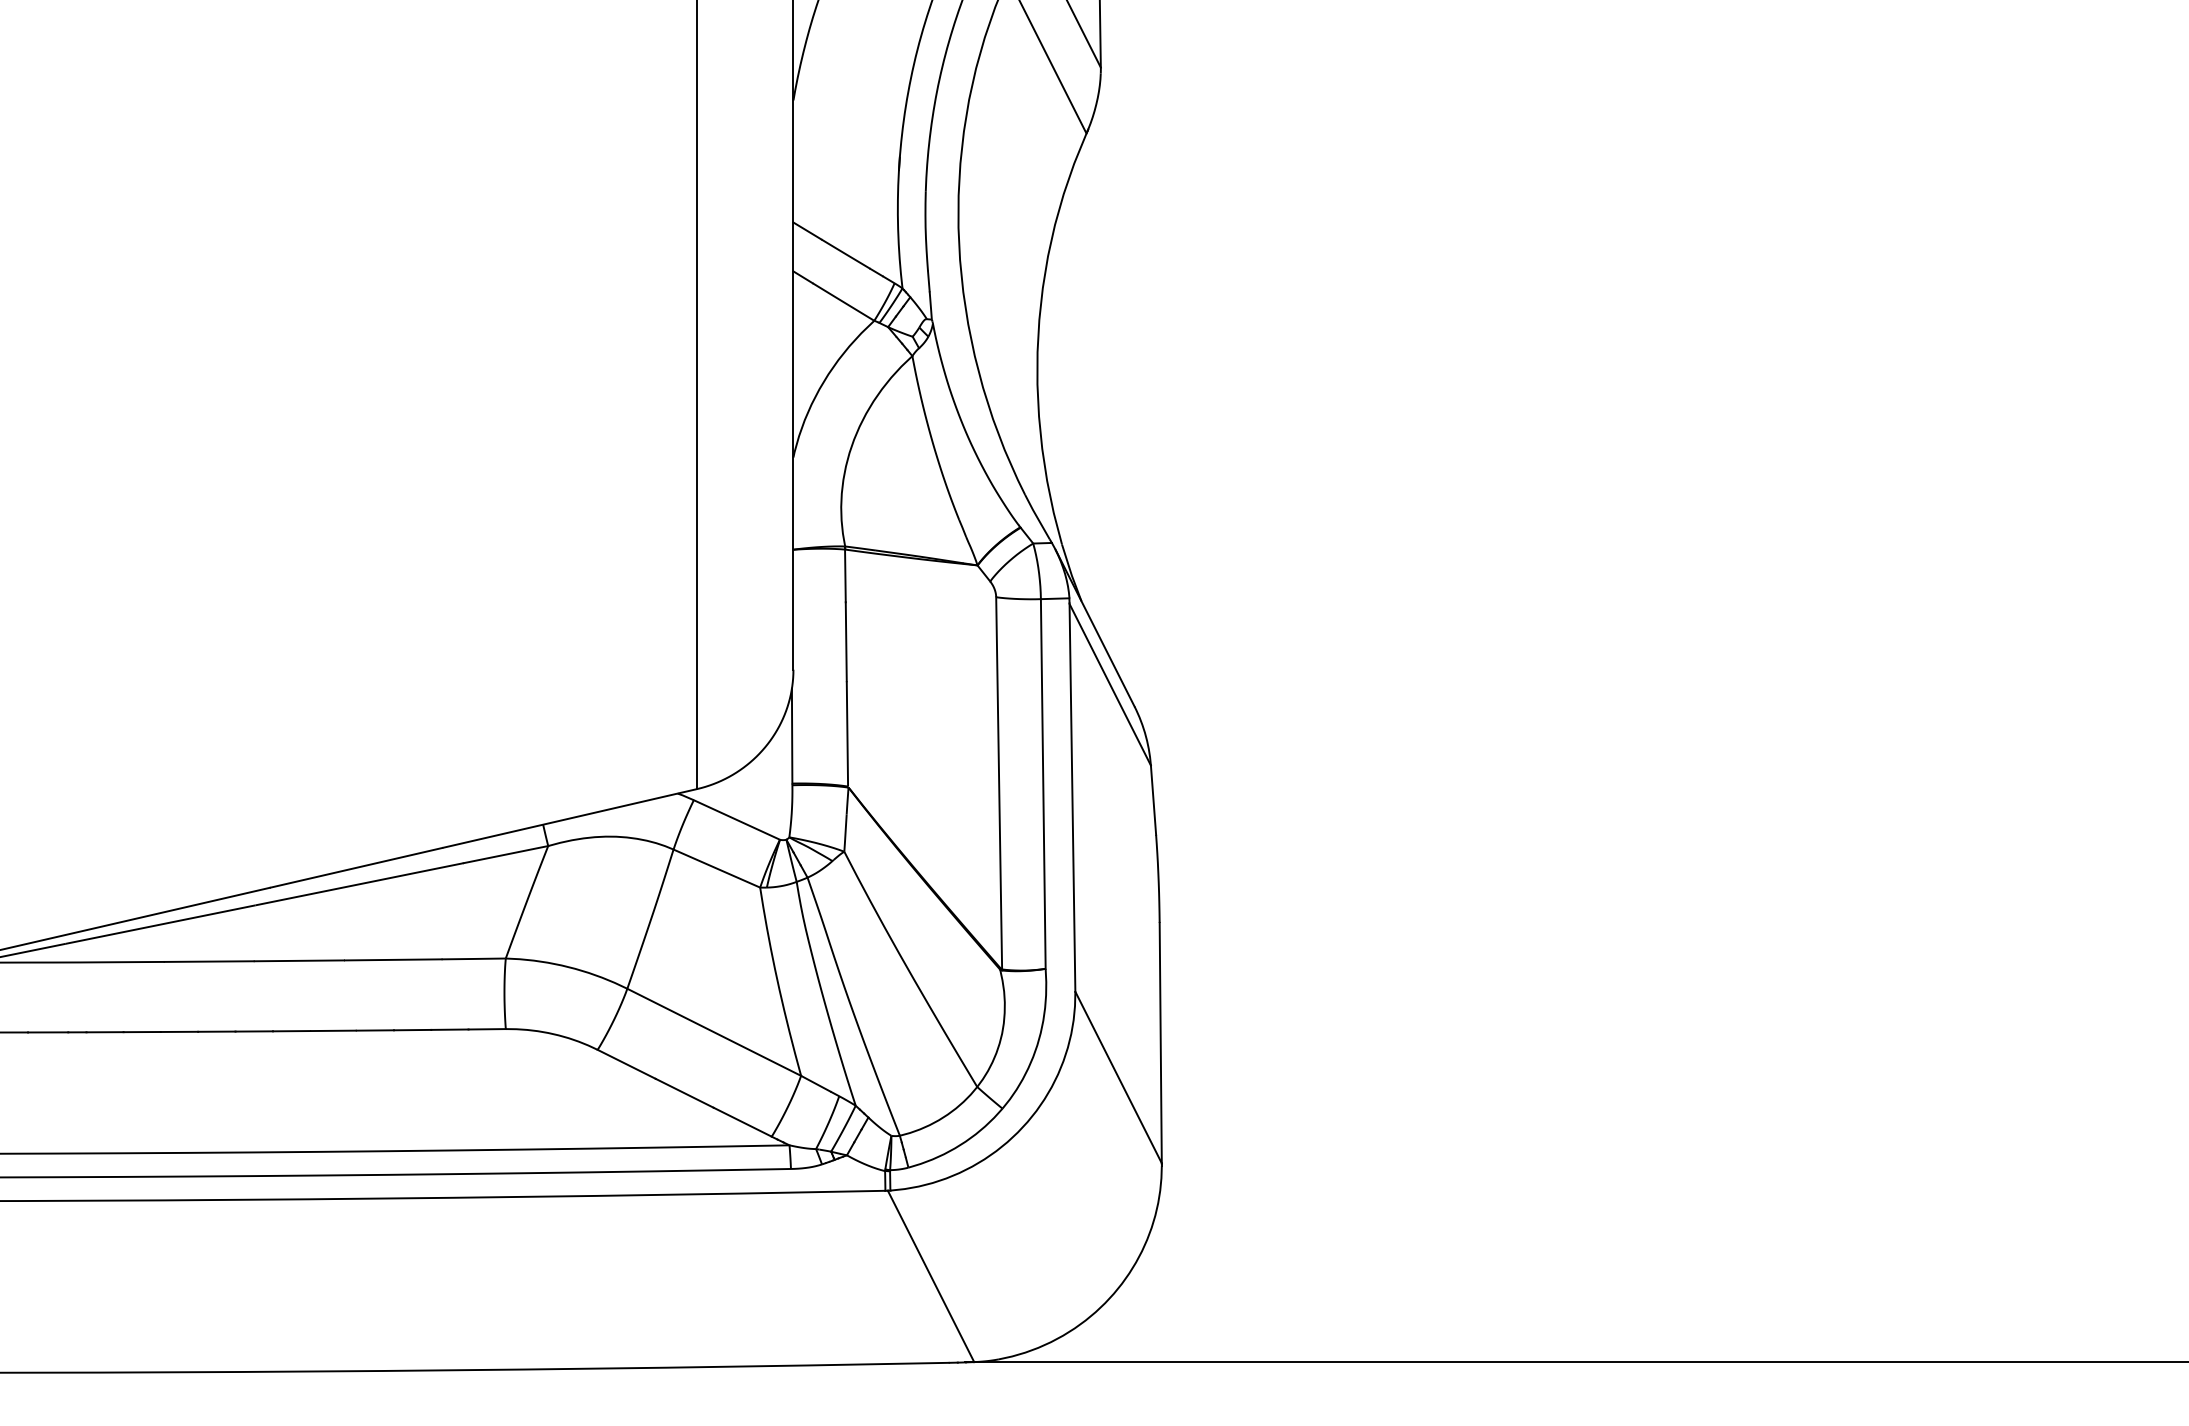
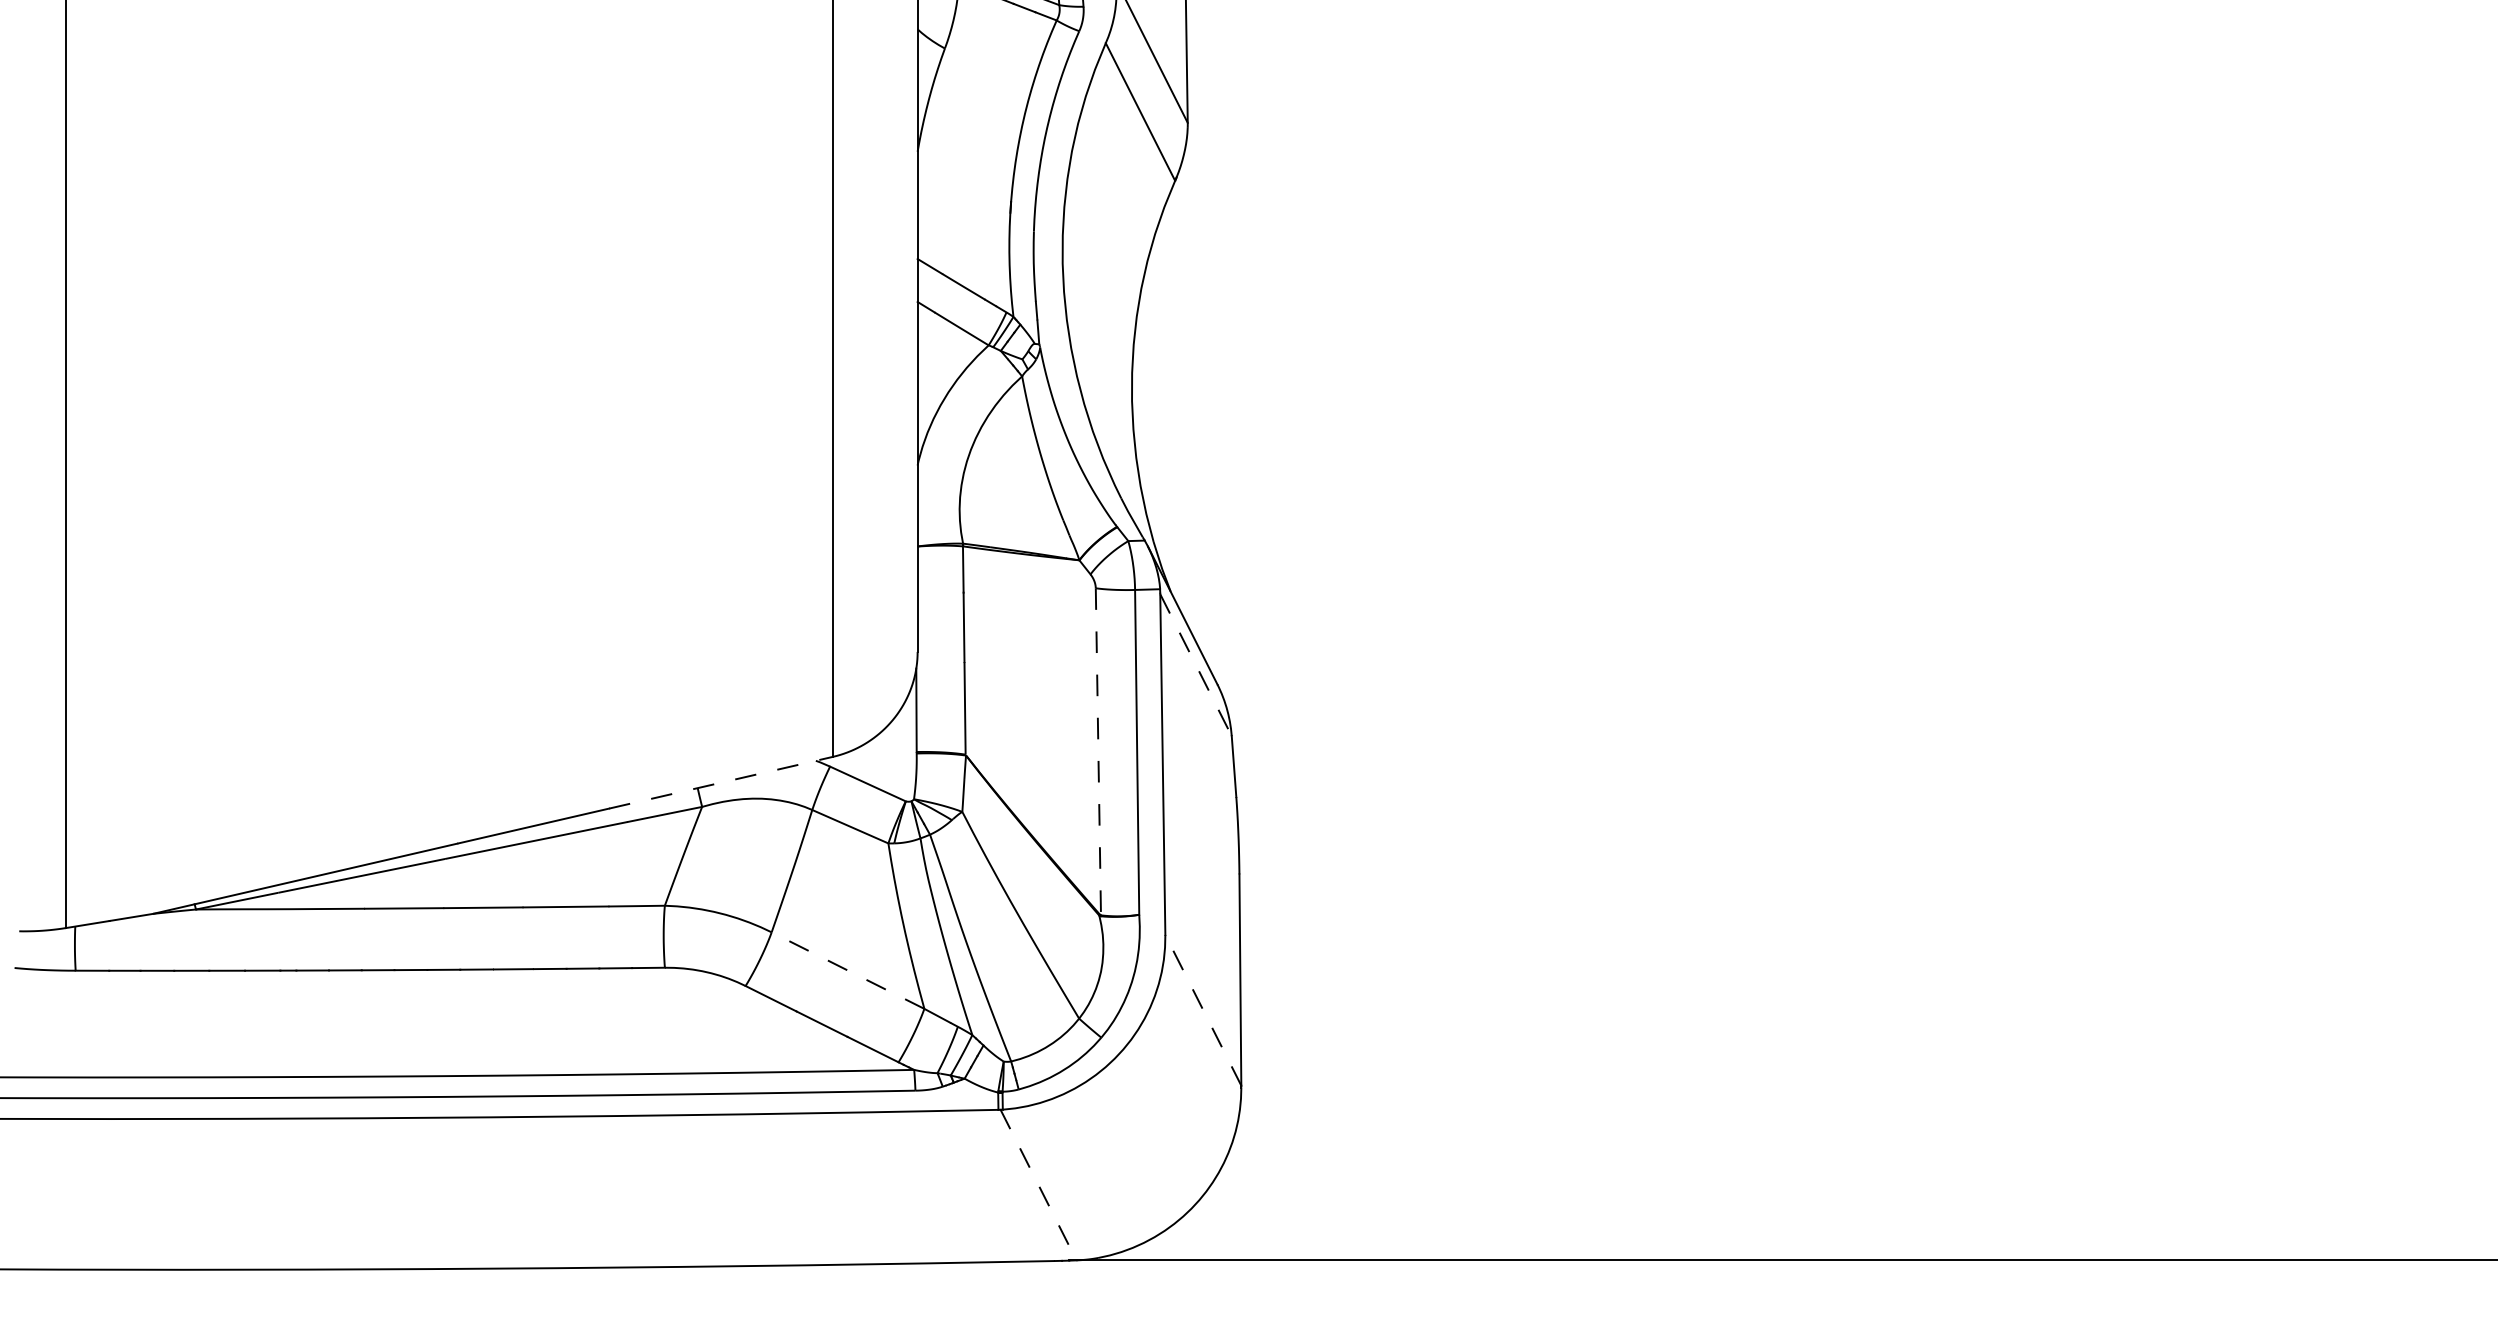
line: (1110, 685) -> (1196, 665), solid -> dashed
line: (999, 782) -> (1098, 751), solid -> dashed
line: (570, 818) -> (721, 782), solid -> dashed
line: (713, 1032) -> (847, 970), solid -> dashed
line: (1118, 1076) -> (1203, 1009), solid -> dashed
line: (930, 1276) -> (1038, 1185), solid -> dashed

